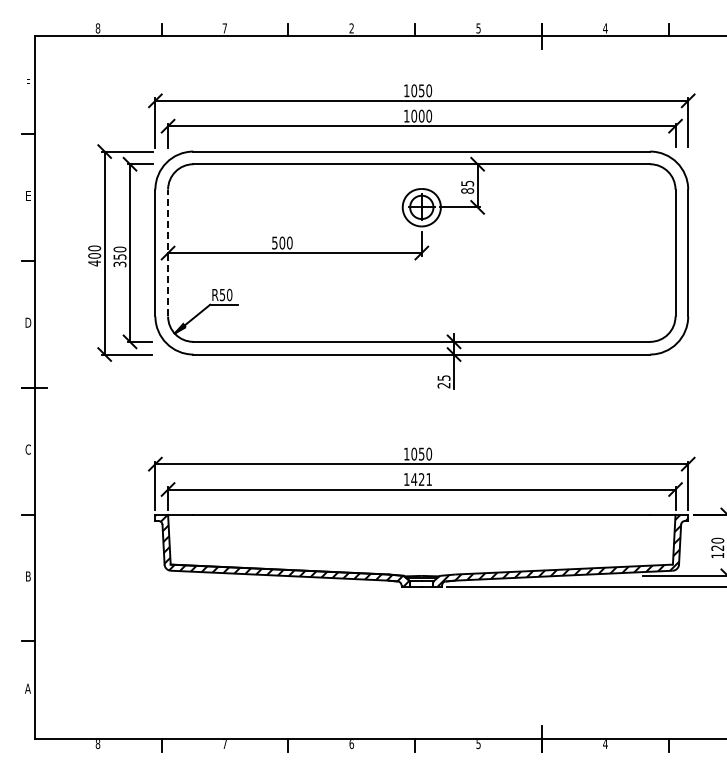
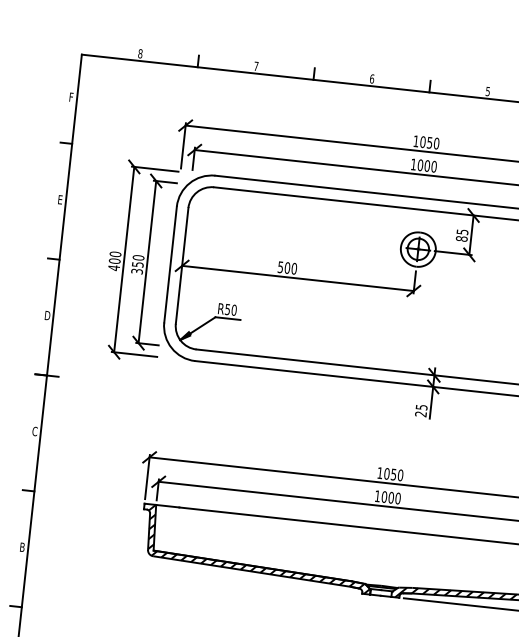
text: (351, 28) -> (371, 79), 2 -> 6
line: (168, 252) -> (182, 265), dashed -> solid
text: (421, 479) -> (391, 497), 1421 -> 1000

